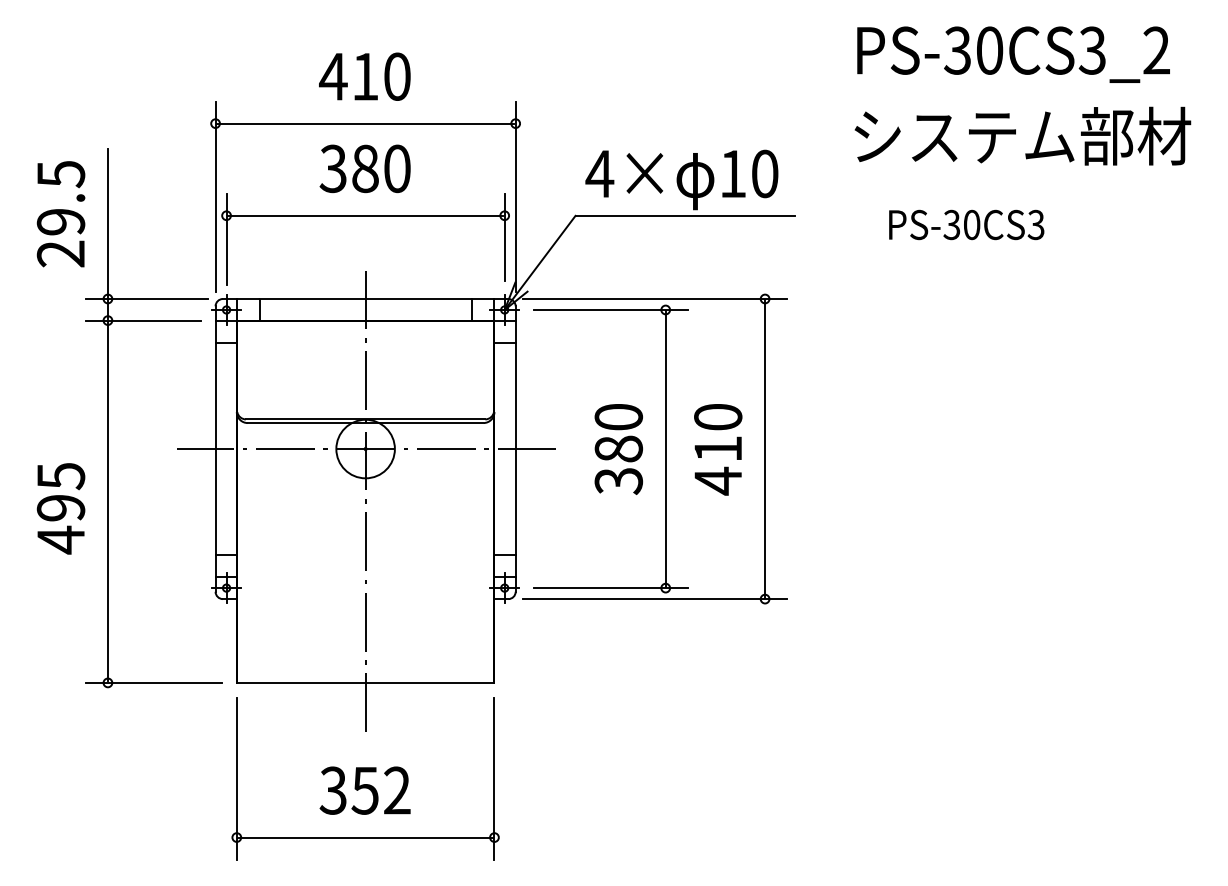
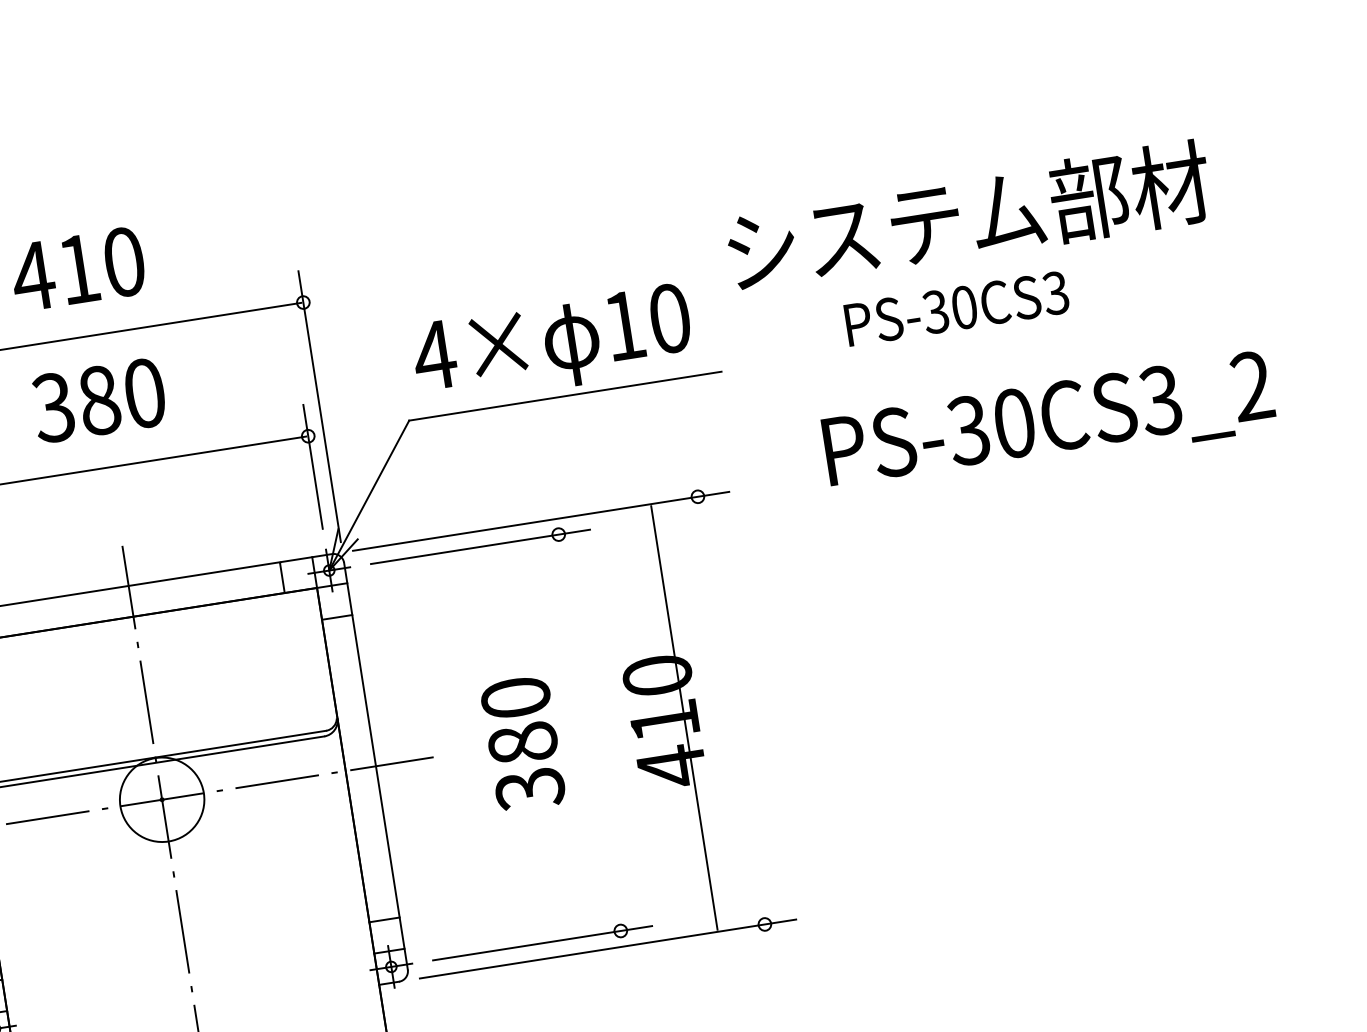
text: (1013, 54) -> (1049, 423), moved
text: (1022, 135) -> (968, 215), moved
text: (966, 224) -> (956, 308), moved
line: (665, 448) -> (589, 732), removed
line: (765, 448) -> (684, 717), moved

